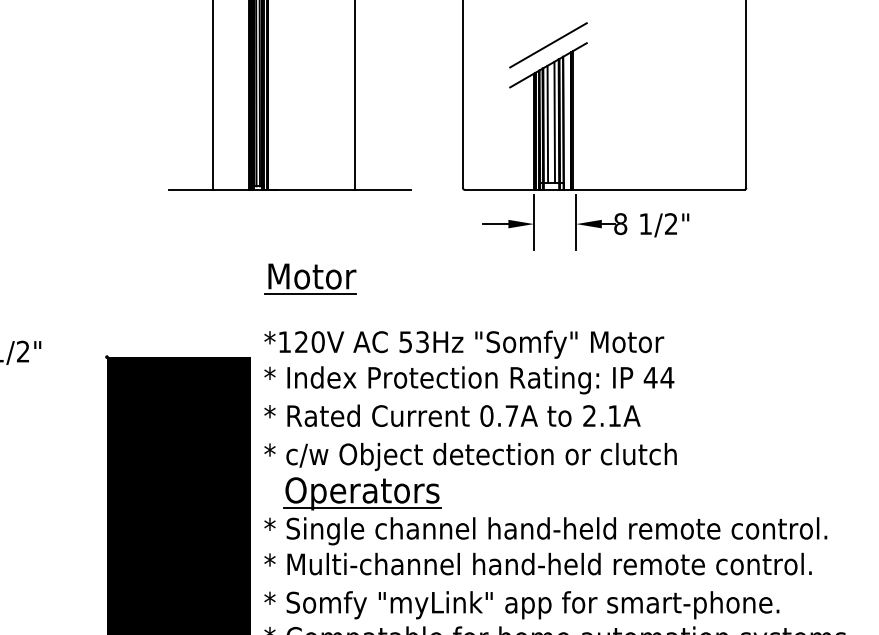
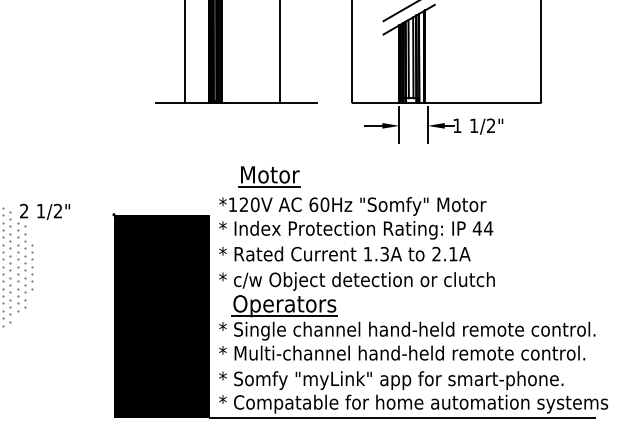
text: (620, 223) -> (457, 125), 8 -> 1
part: (311, 278) -> (269, 176), moved
text: (414, 341) -> (319, 204), 53Hz -> 60Hz
text: (498, 415) -> (375, 253), 0.7A -> 1.3A

